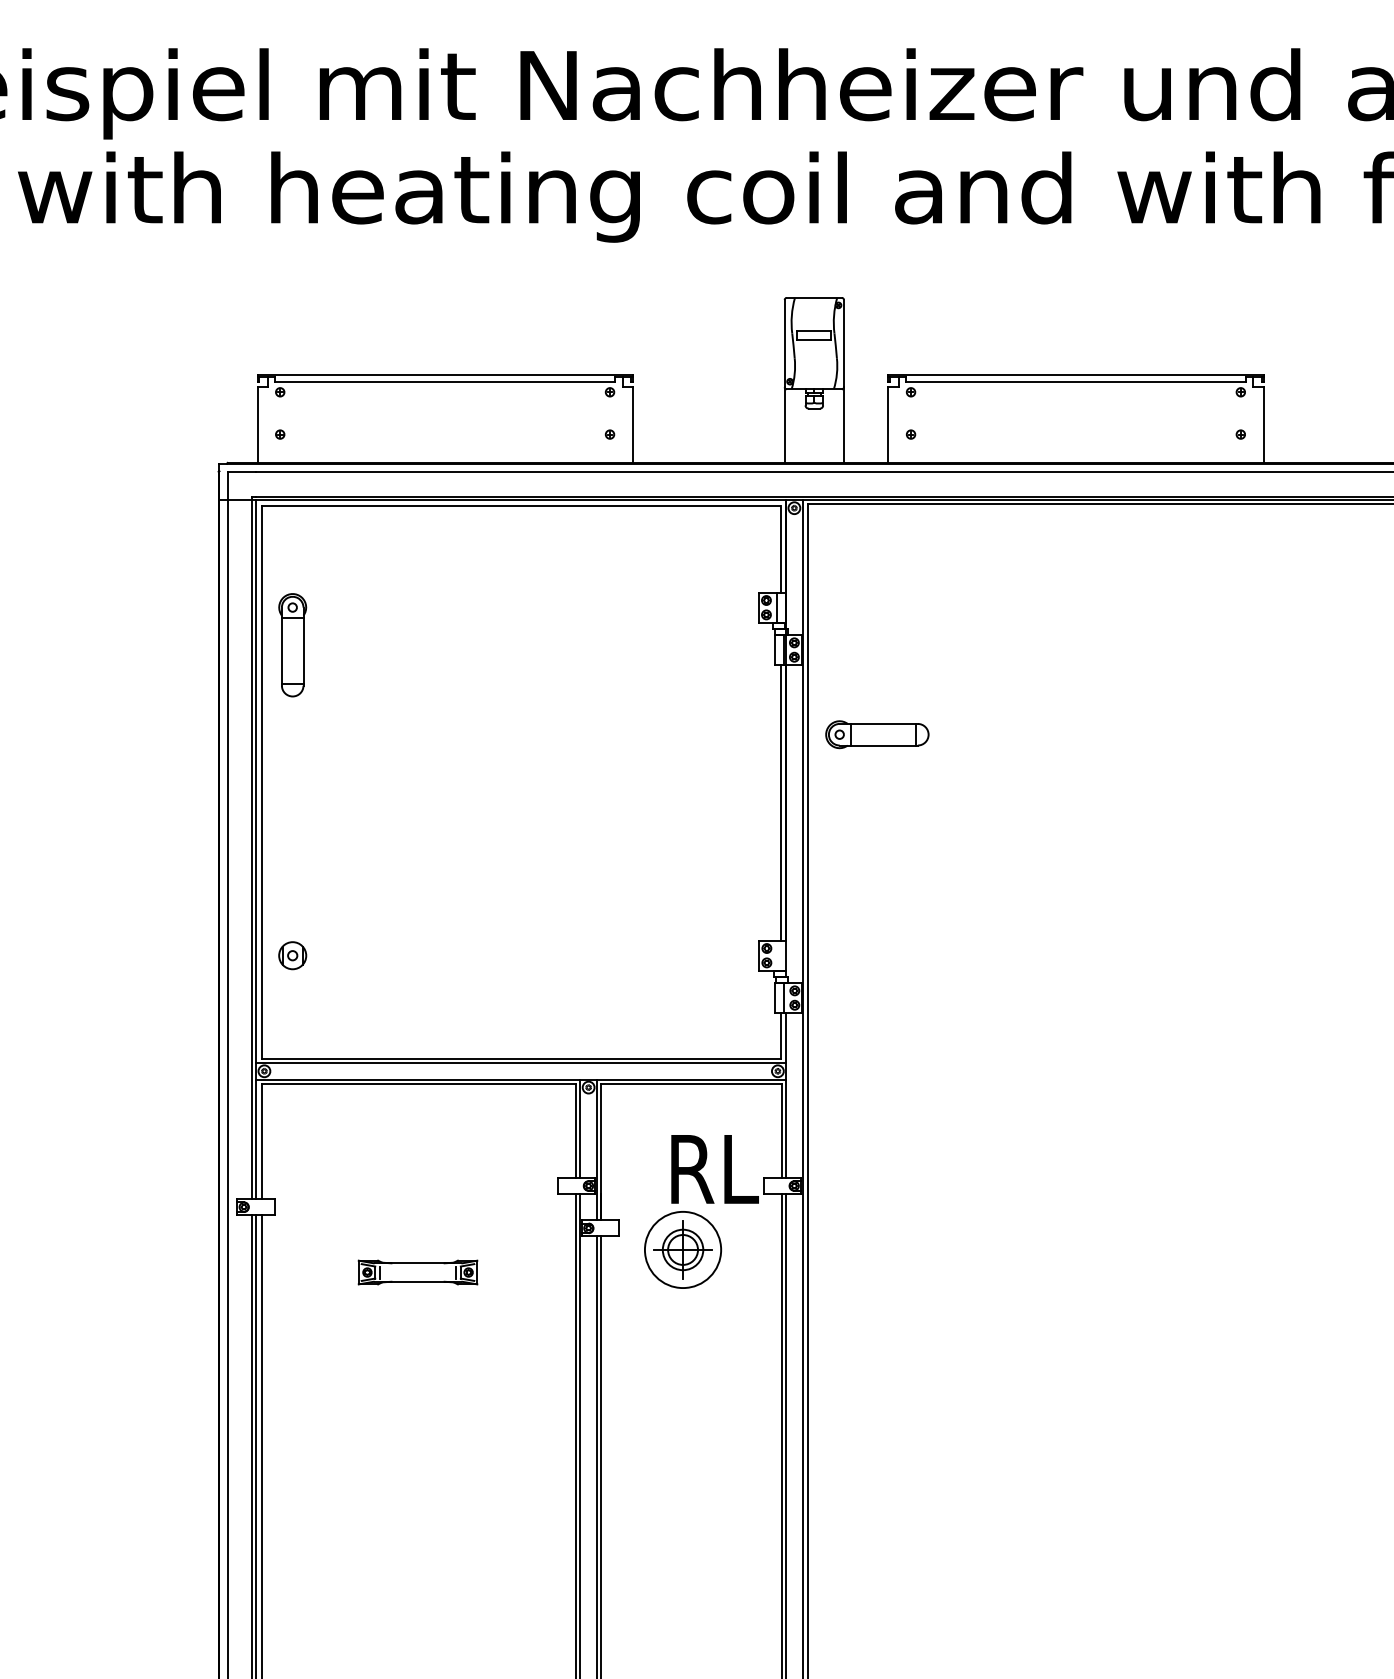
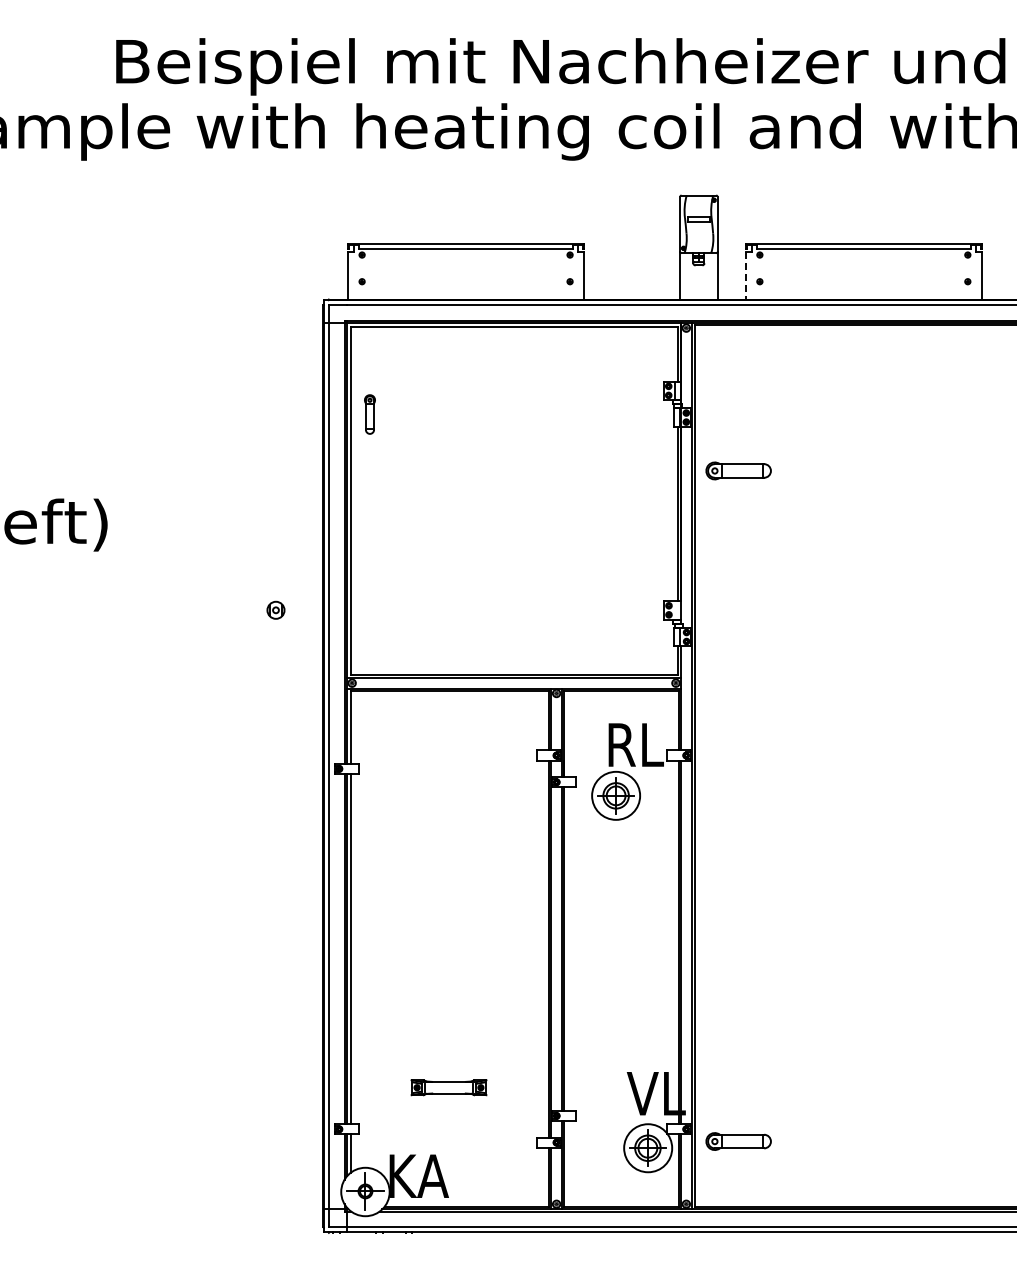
line: (888, 424) -> (745, 275), solid -> dashed
part: (291, 645) -> (369, 414), size x0.6
part: (291, 954) -> (275, 609), moved
part: (417, 1271) -> (448, 809), removed

